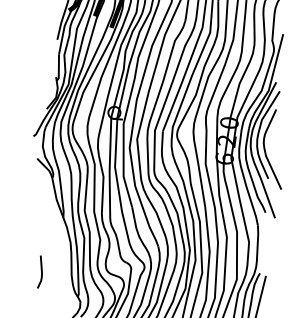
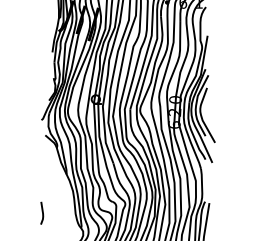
line: (41, 271) -> (42, 212), moved

